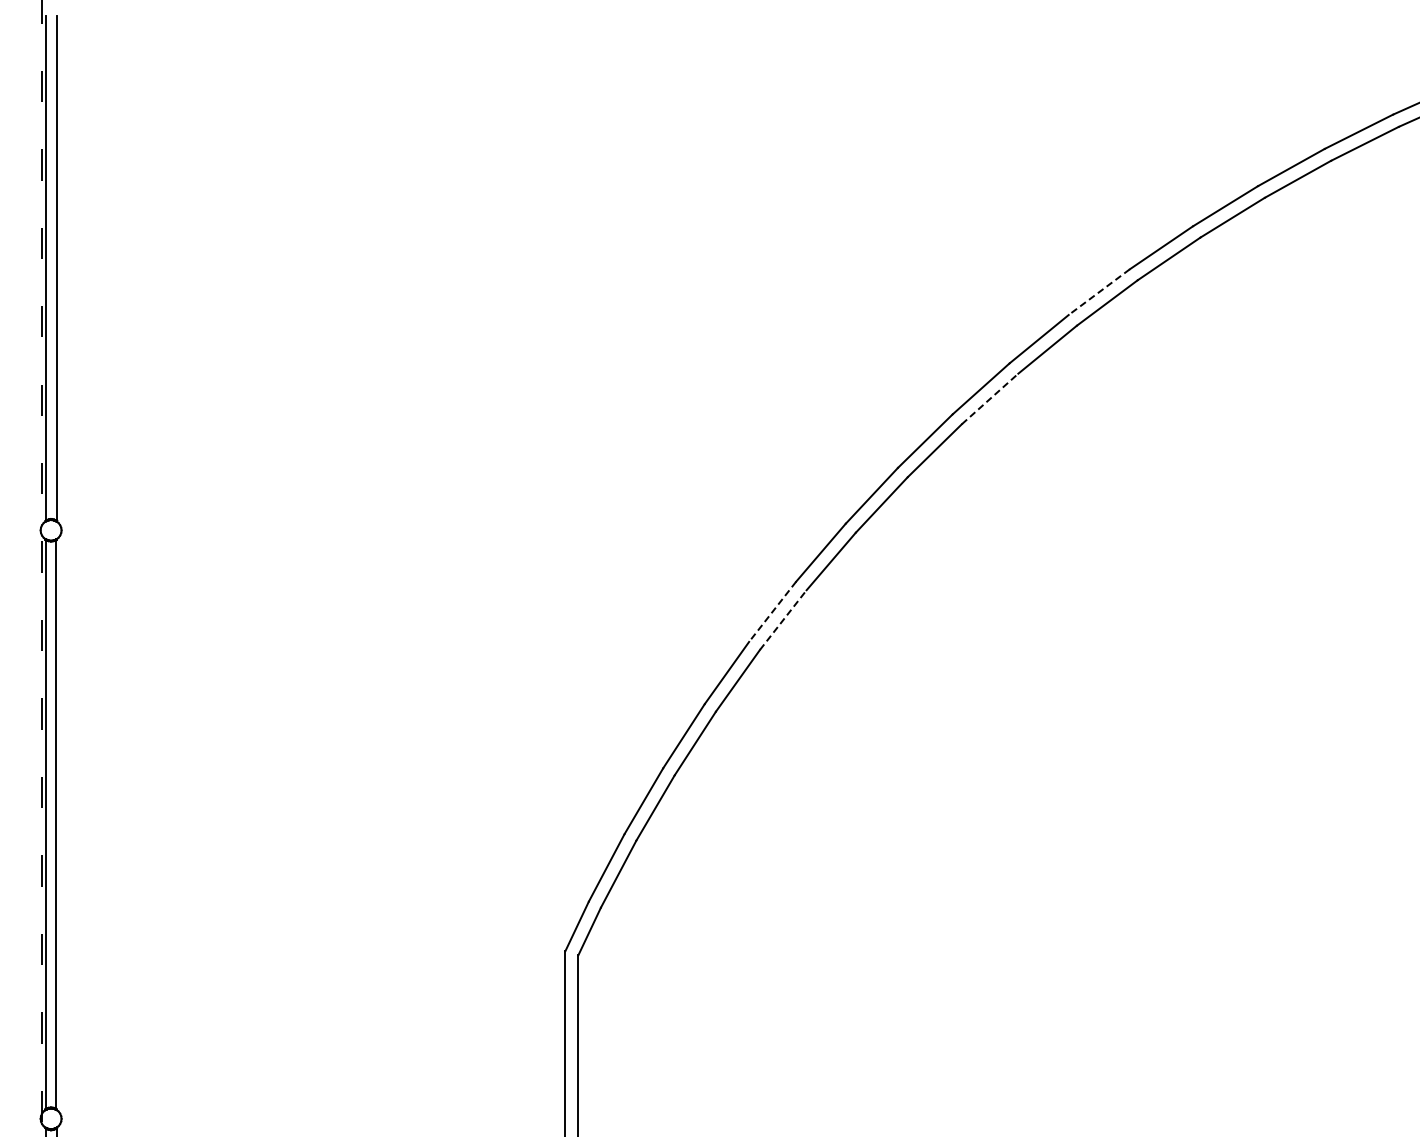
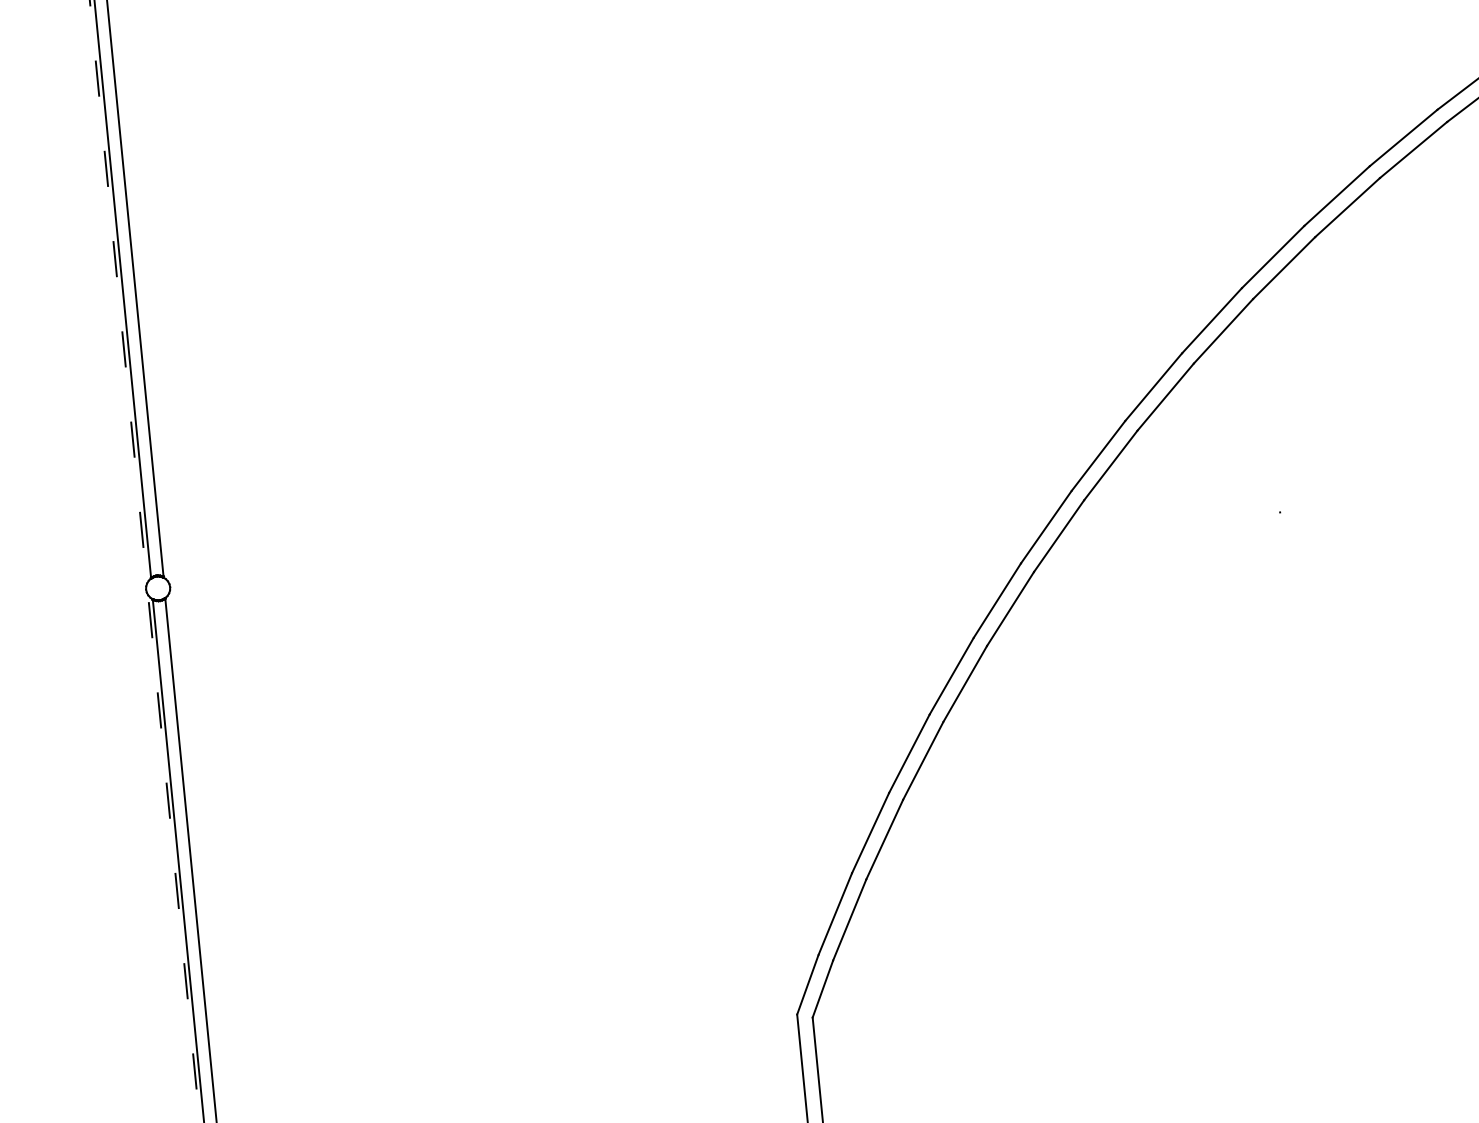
line: (1098, 292) -> (1336, 196), dashed -> solid
line: (990, 398) -> (1223, 330), dashed -> solid
line: (772, 612) -> (997, 601), dashed -> solid
line: (783, 620) -> (1010, 609), dashed -> solid

